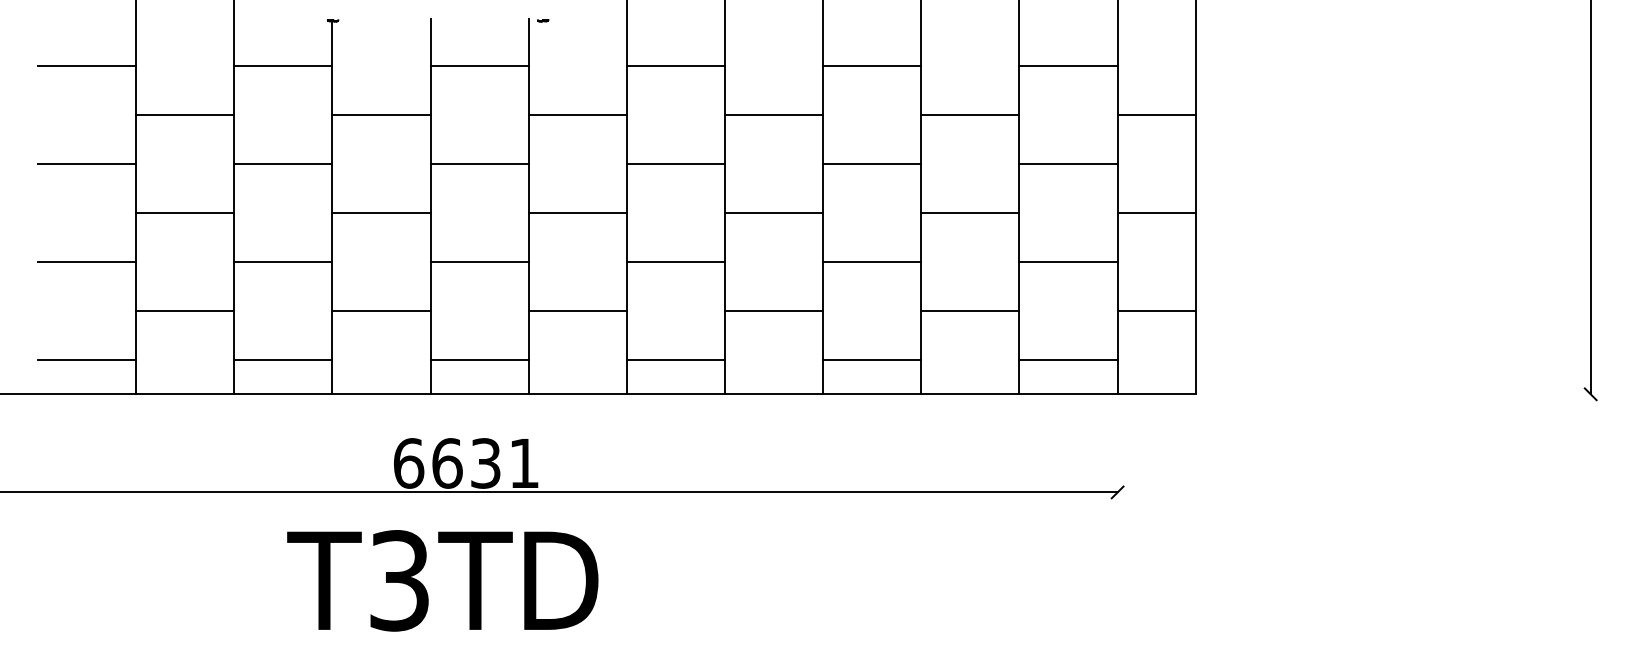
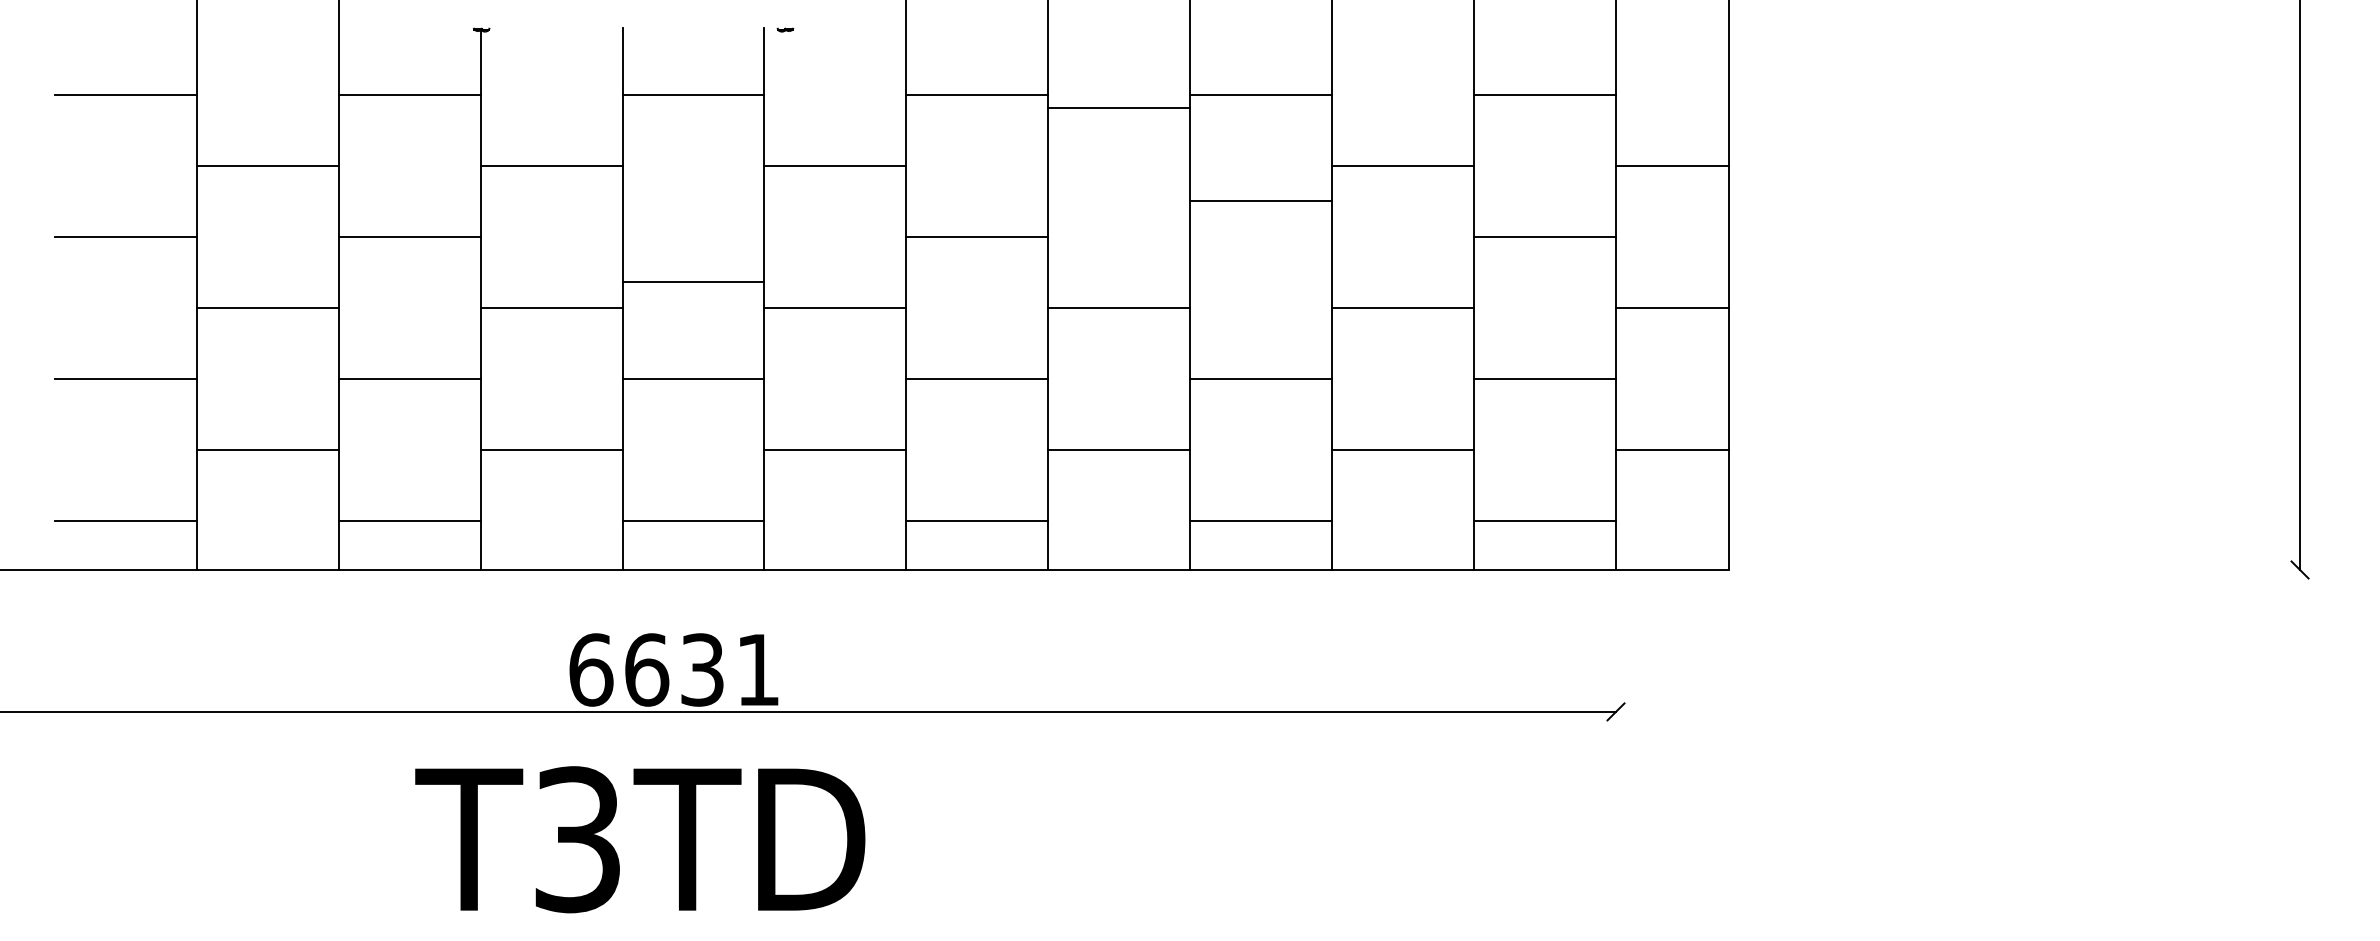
line: (774, 114) -> (1119, 107), moved
line: (479, 163) -> (693, 281), moved
line: (872, 163) -> (1261, 200), moved

